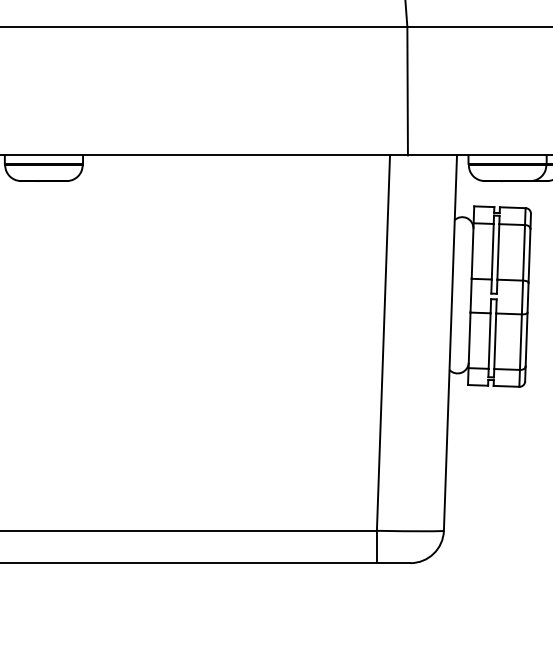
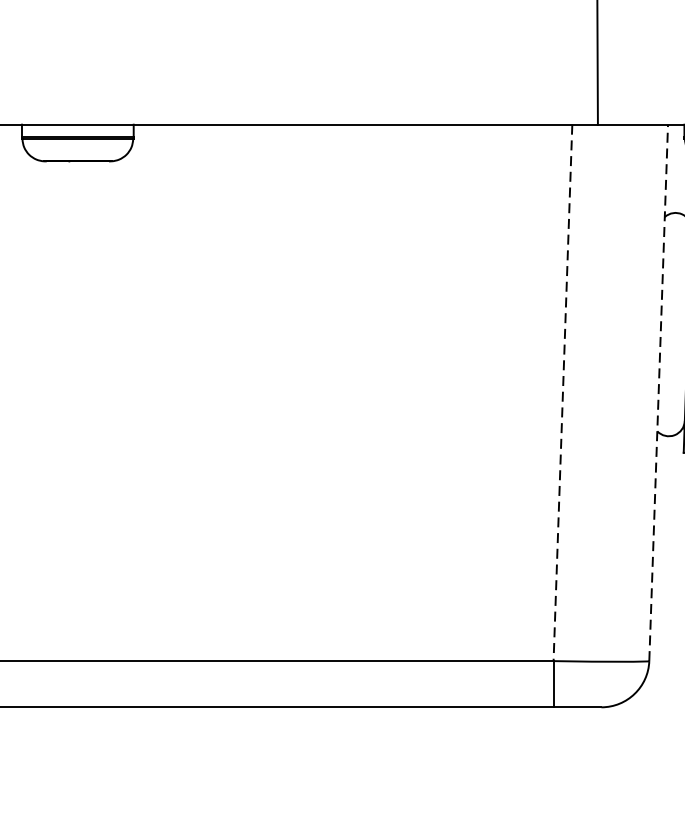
line: (383, 343) -> (562, 393), solid -> dashed
line: (450, 343) -> (658, 393), solid -> dashed

